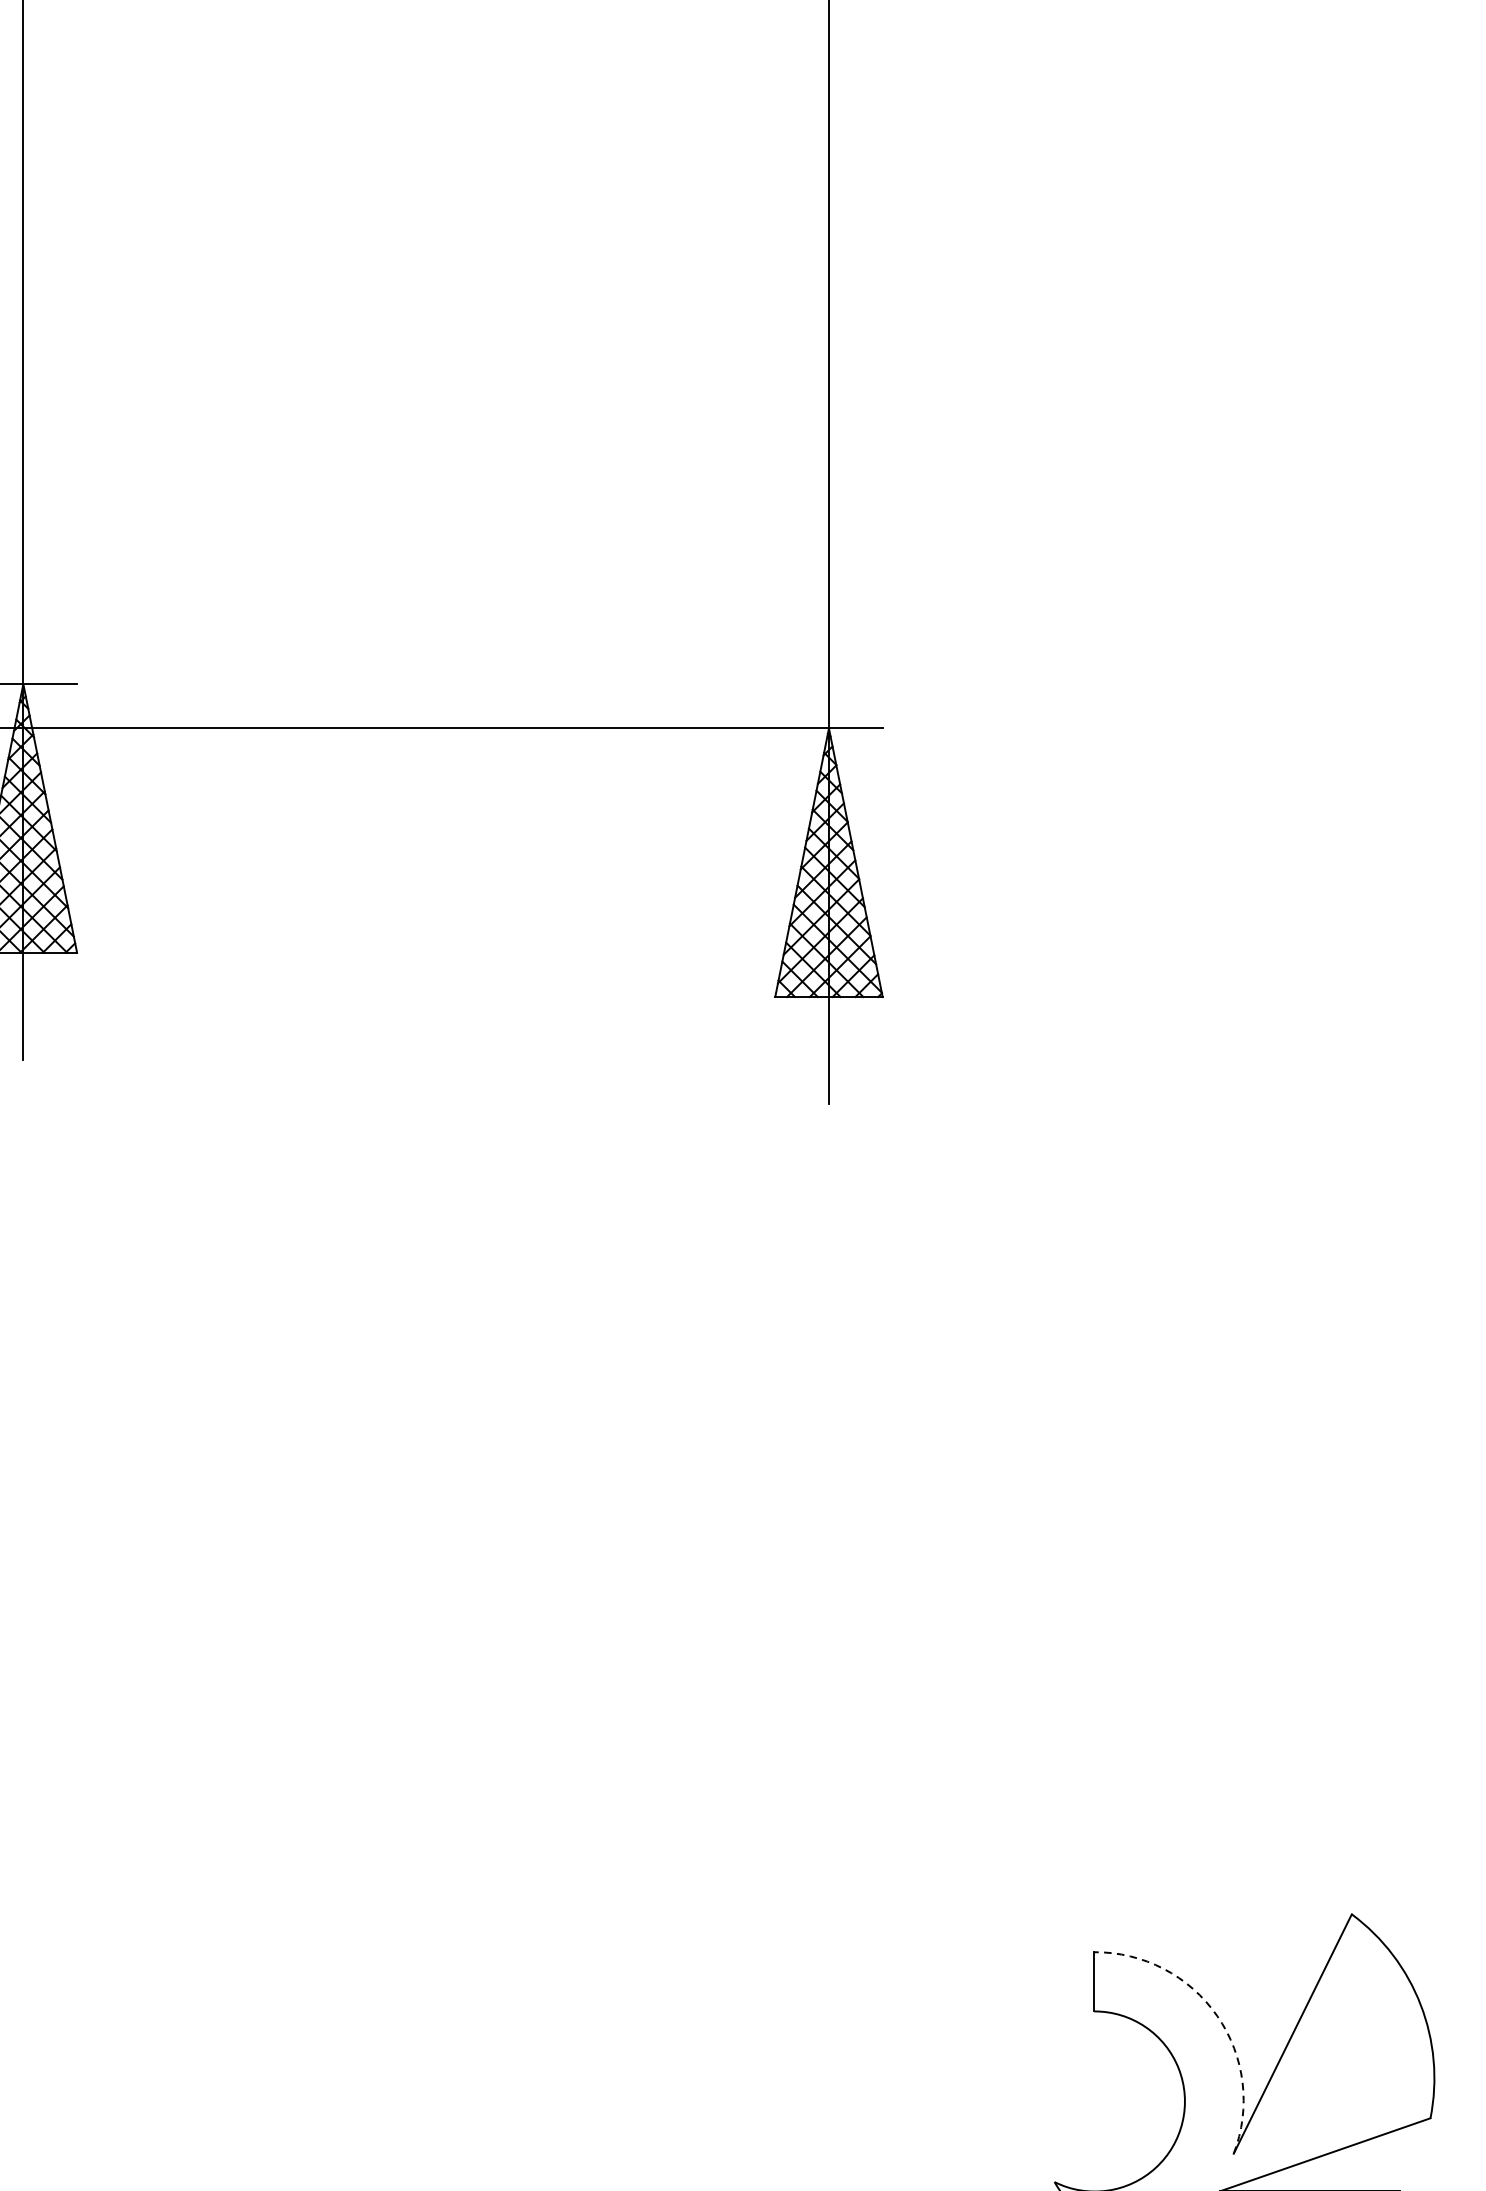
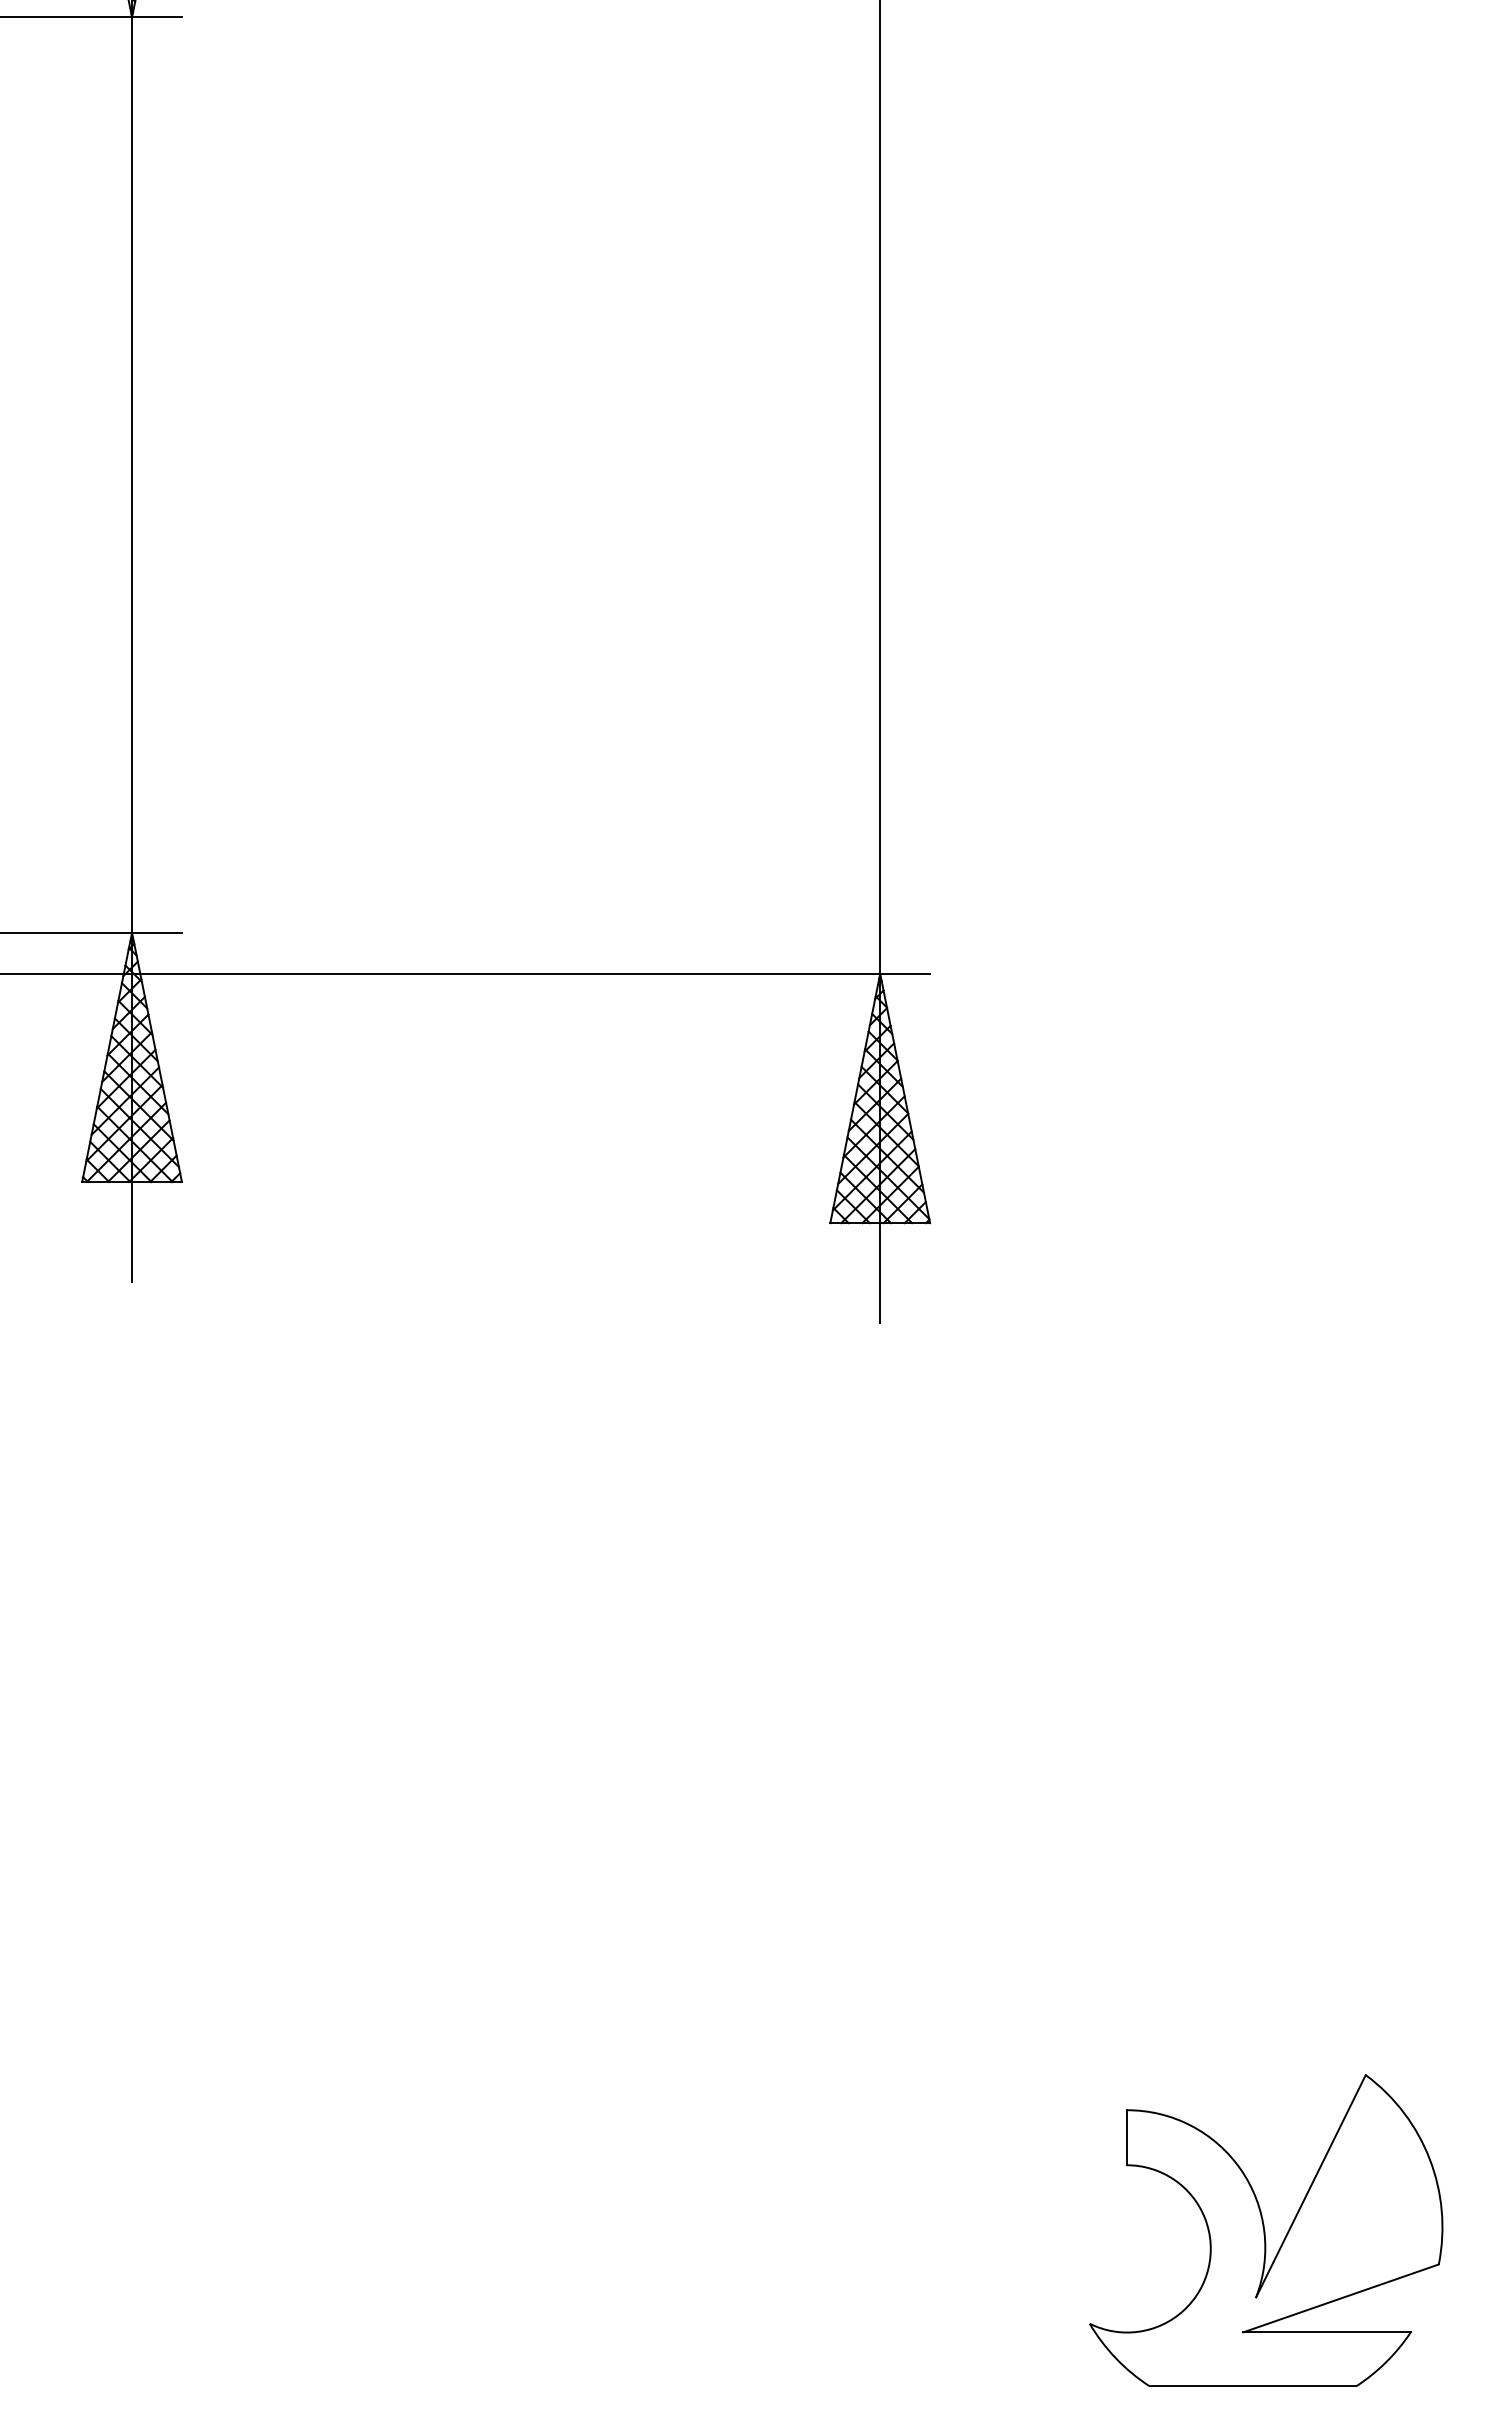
arc: (1216, 2016) -> (1240, 2169), dashed -> solid

